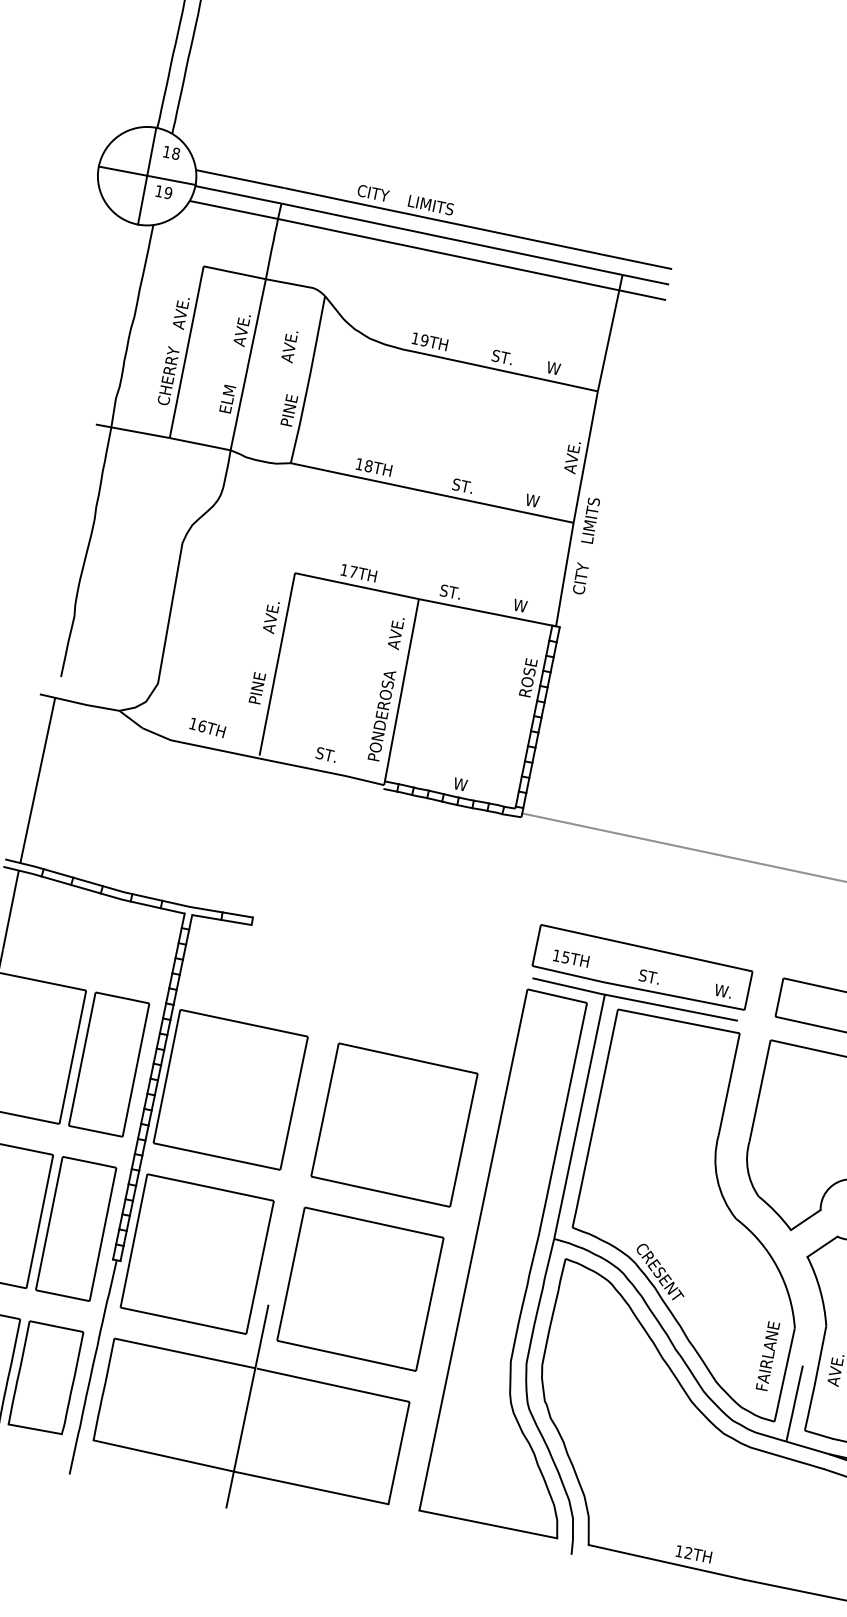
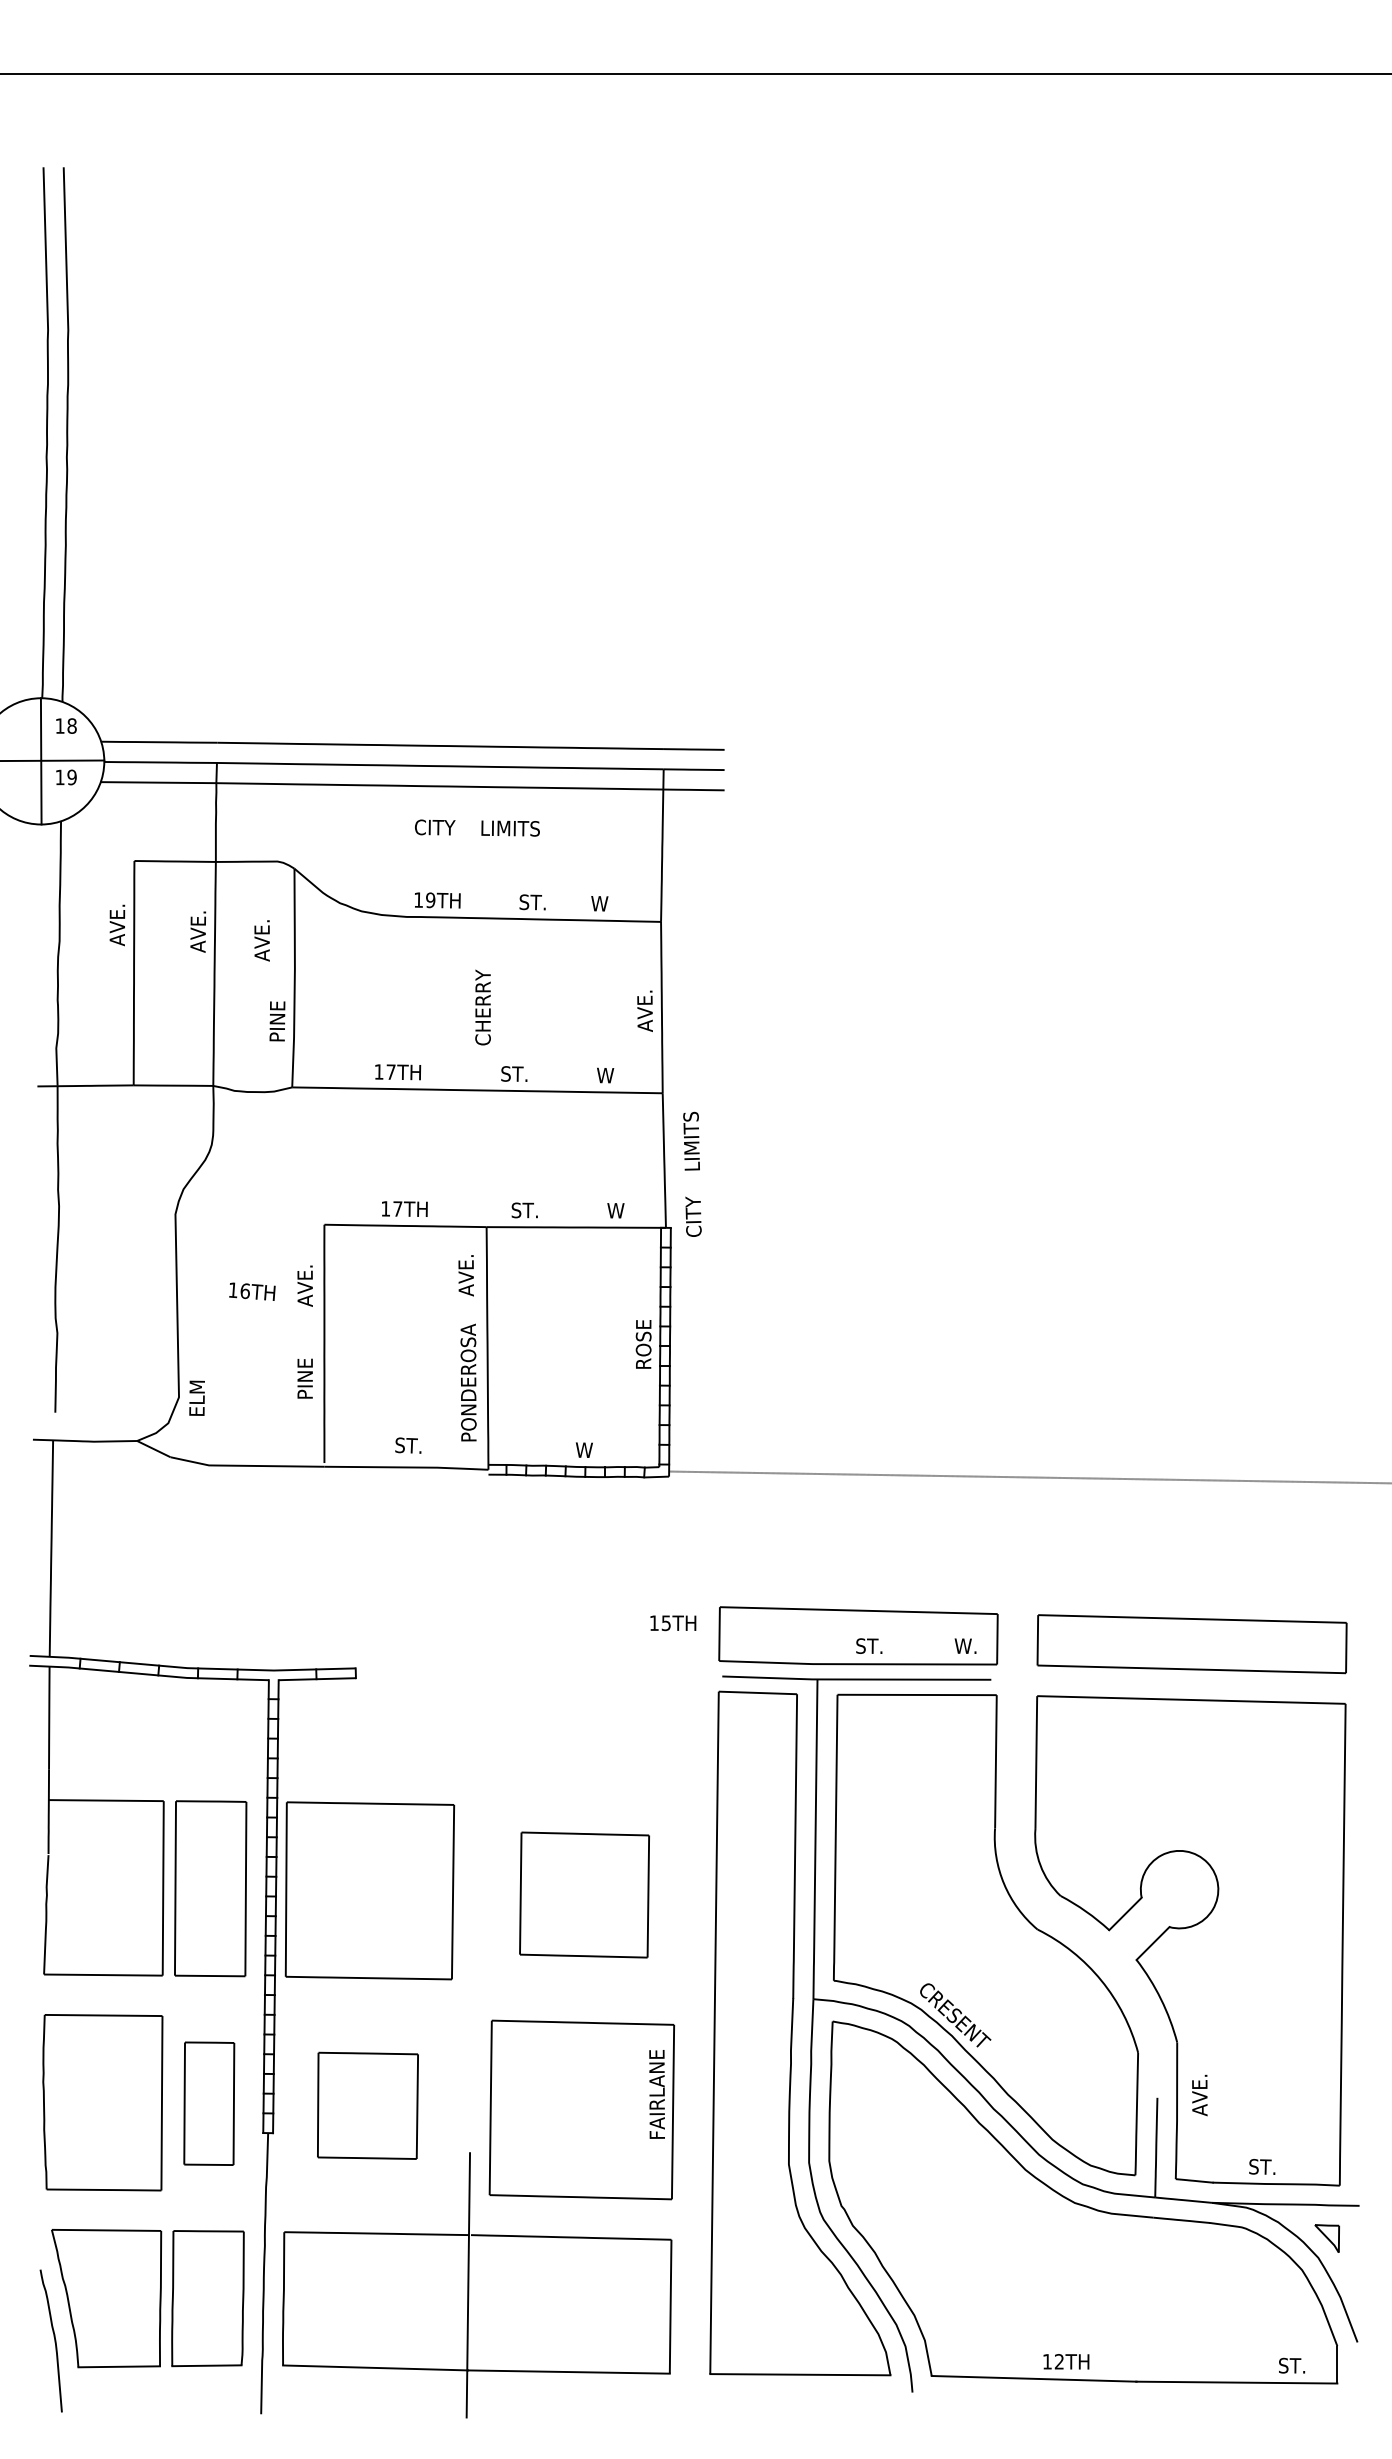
text: (405, 199) -> (477, 827), moved
text: (168, 375) -> (482, 1007), moved
text: (227, 398) -> (196, 1397), moved
text: (368, 466) -> (390, 1072), 18TH -> 17TH
text: (586, 545) -> (692, 1173), moved
text: (528, 677) -> (643, 1344), moved
text: (207, 727) -> (252, 1291), moved
text: (571, 958) -> (673, 1623), moved
part: (394, 1124) -> (584, 1894), size x0.7
part: (75, 1228) -> (208, 2103), size x0.7
part: (196, 1253) -> (367, 2105), size x0.6
text: (767, 1356) -> (656, 2094), moved

